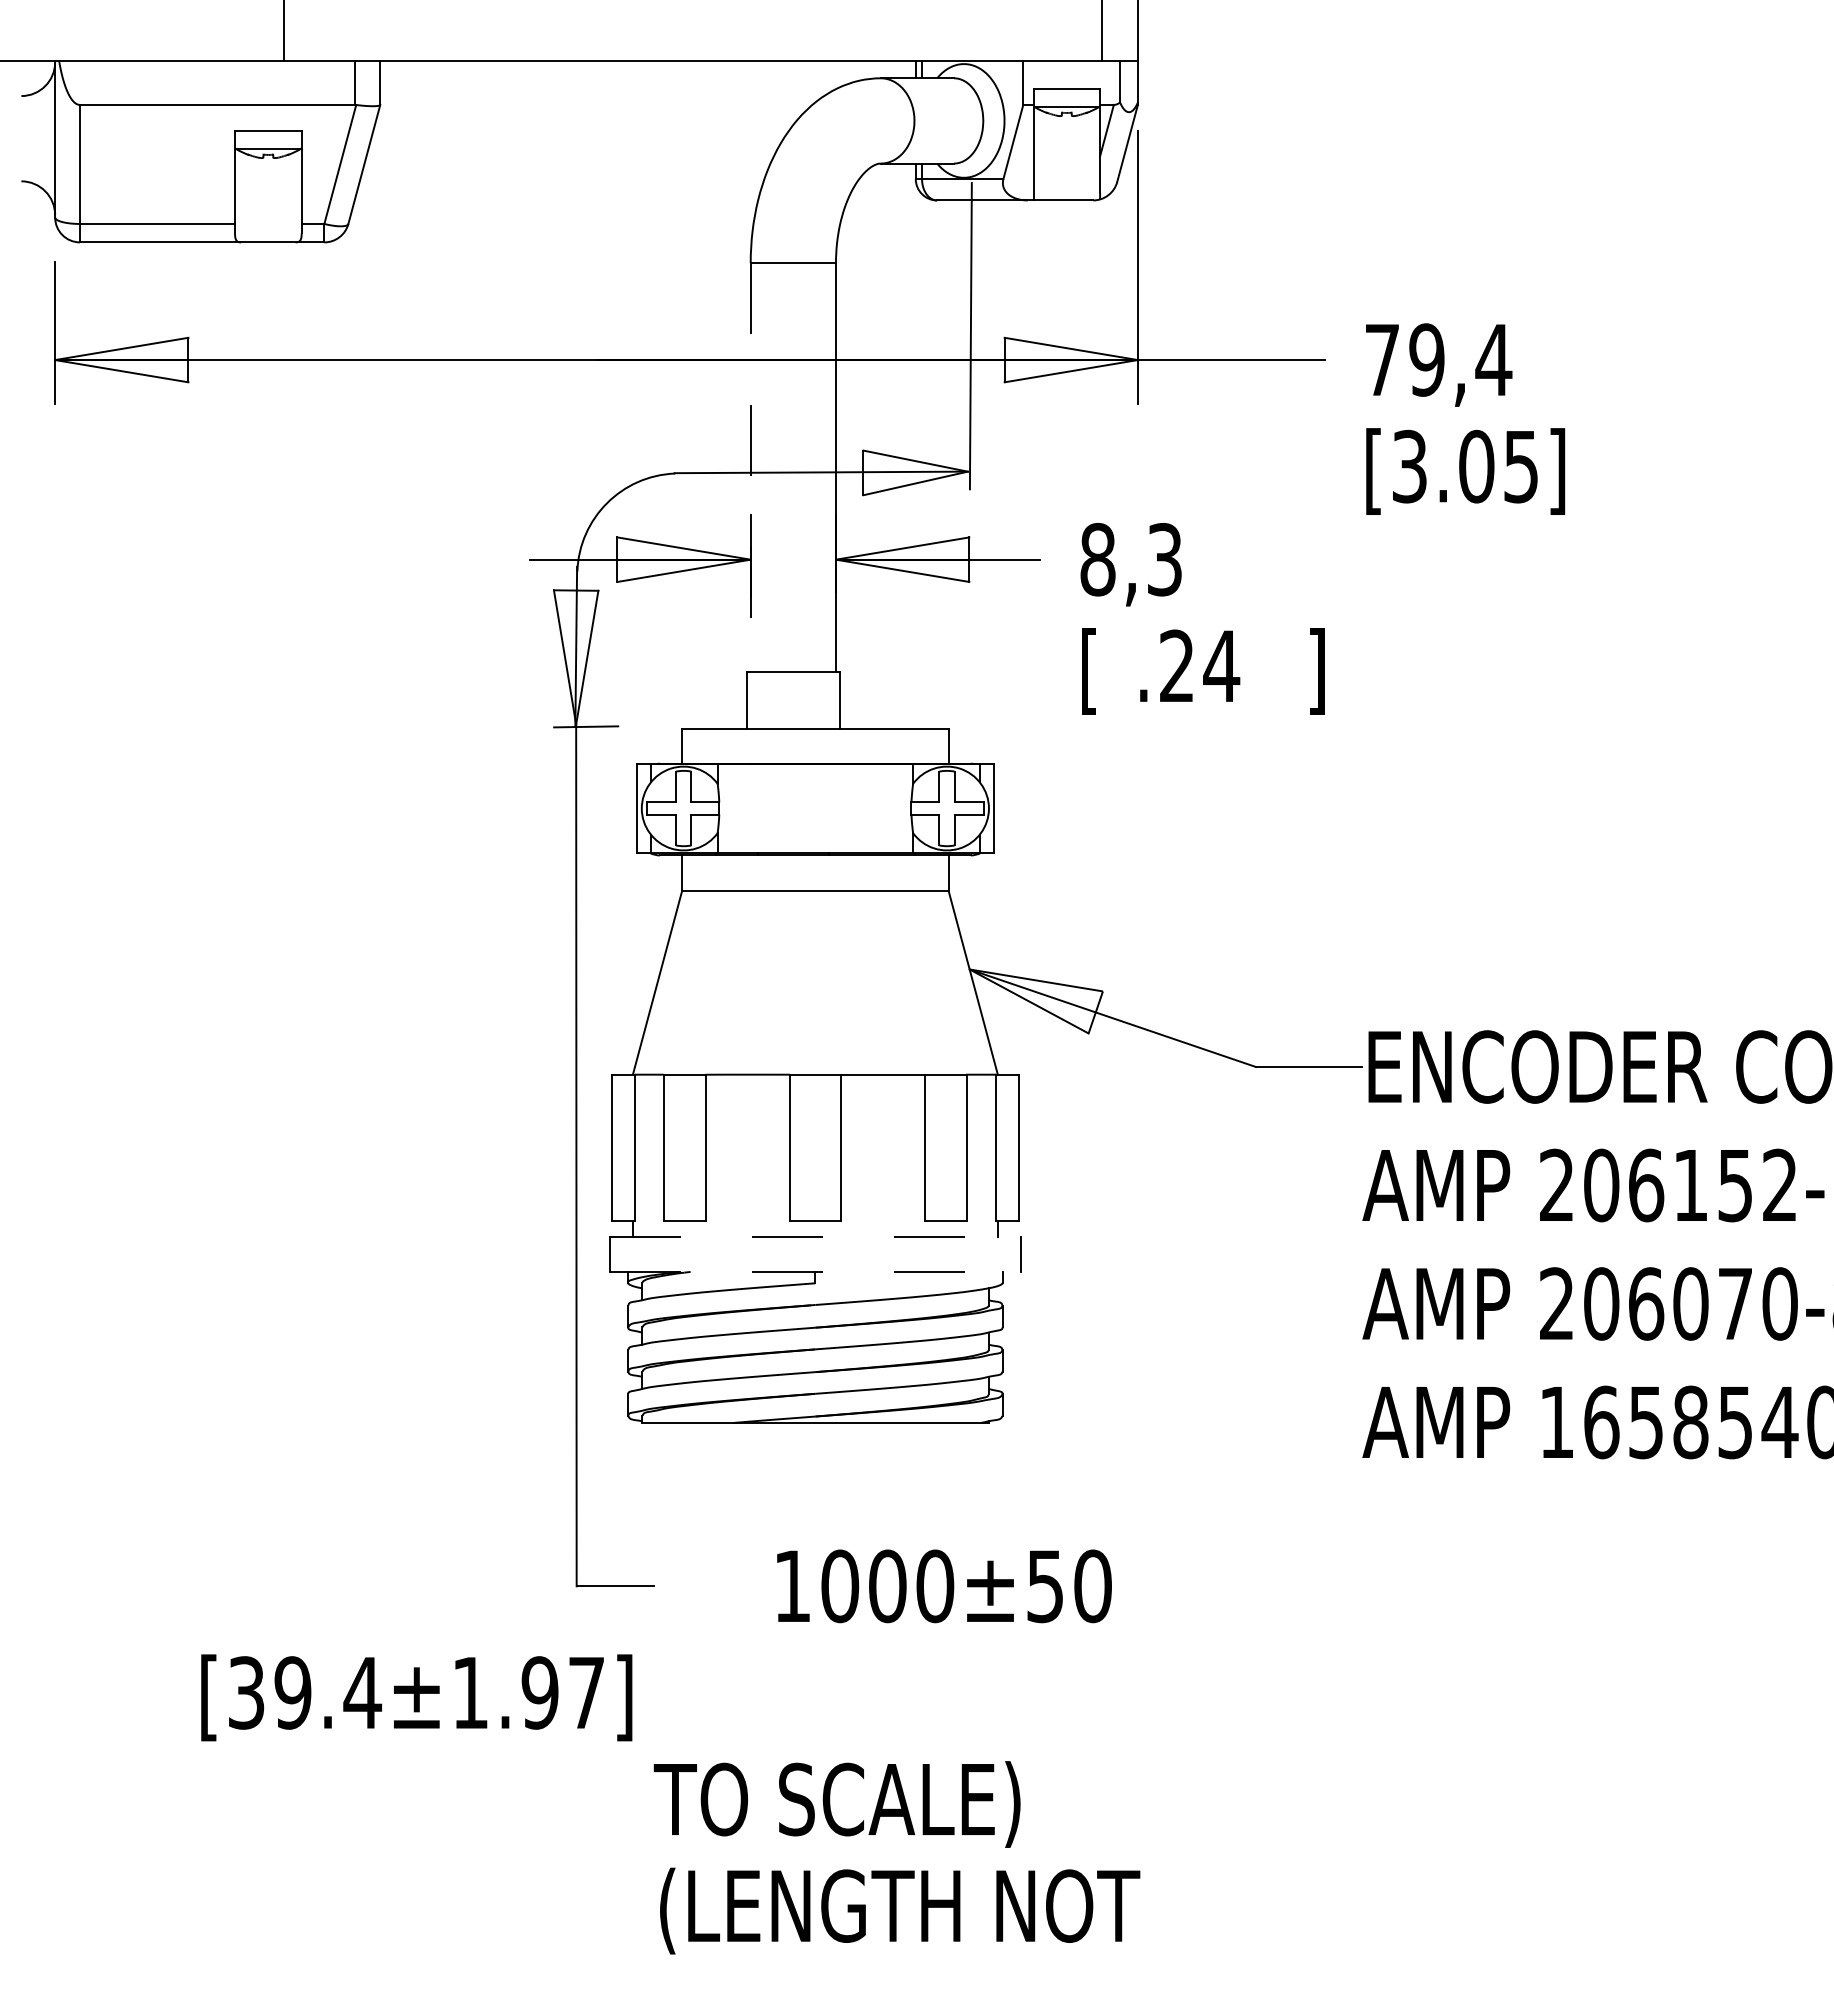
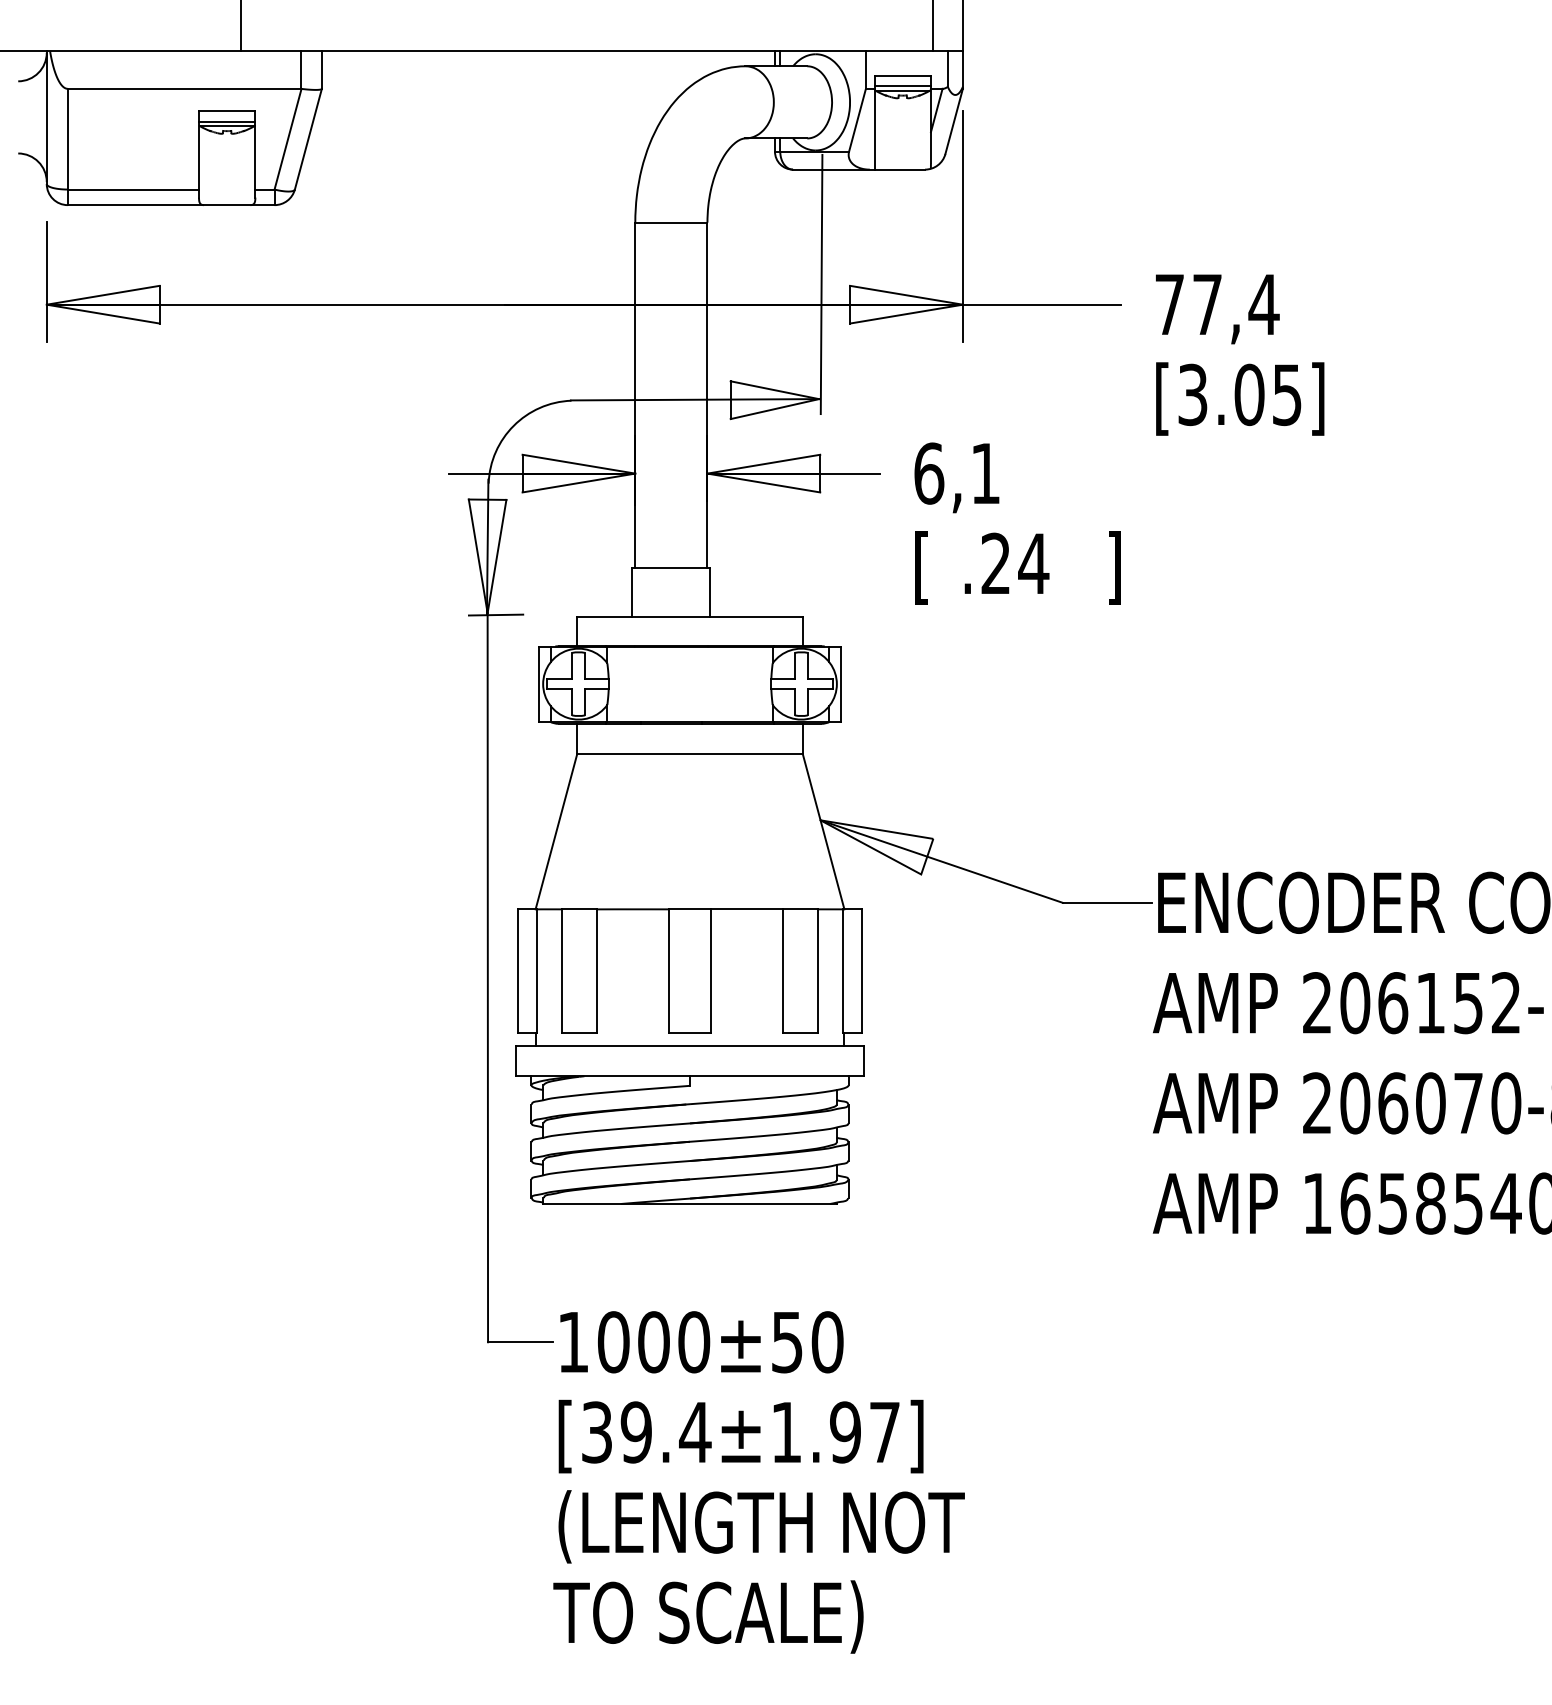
line: (1066, 101) -> (902, 85), added
line: (268, 143) -> (227, 121), added
text: (1426, 359) -> (1207, 304), 79,4 -> 77,4
line: (750, 467) -> (635, 395), dashed -> solid
text: (1130, 559) -> (956, 473), 8,3 -> 6,1
line: (815, 1236) -> (690, 1046), dashed -> solid
line: (815, 1271) -> (690, 1075), dashed -> solid
text: (944, 1586) -> (701, 1342), moved
text: (416, 1697) -> (740, 1436), moved
text: (896, 1804) -> (758, 1526), TO SCALE) -> (LENGTH NOT
text: (896, 1910) -> (758, 1616), (LENGTH NOT -> TO SCALE)

